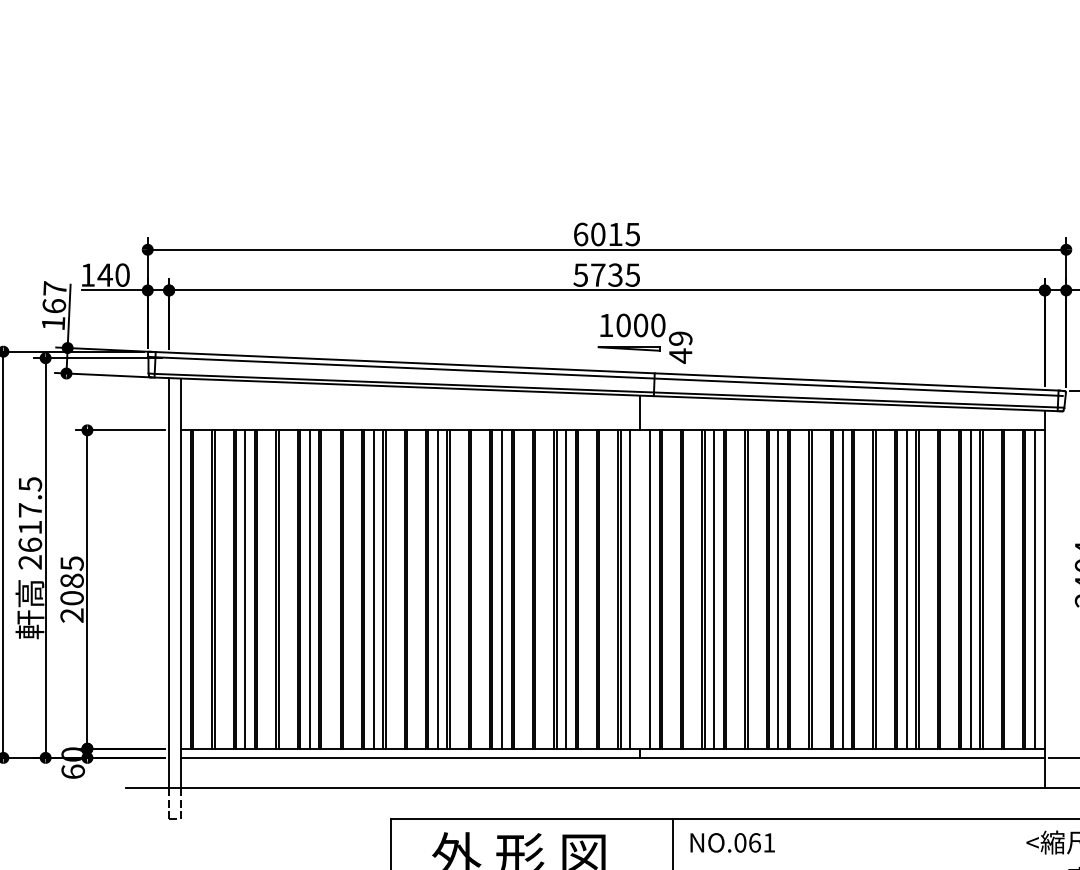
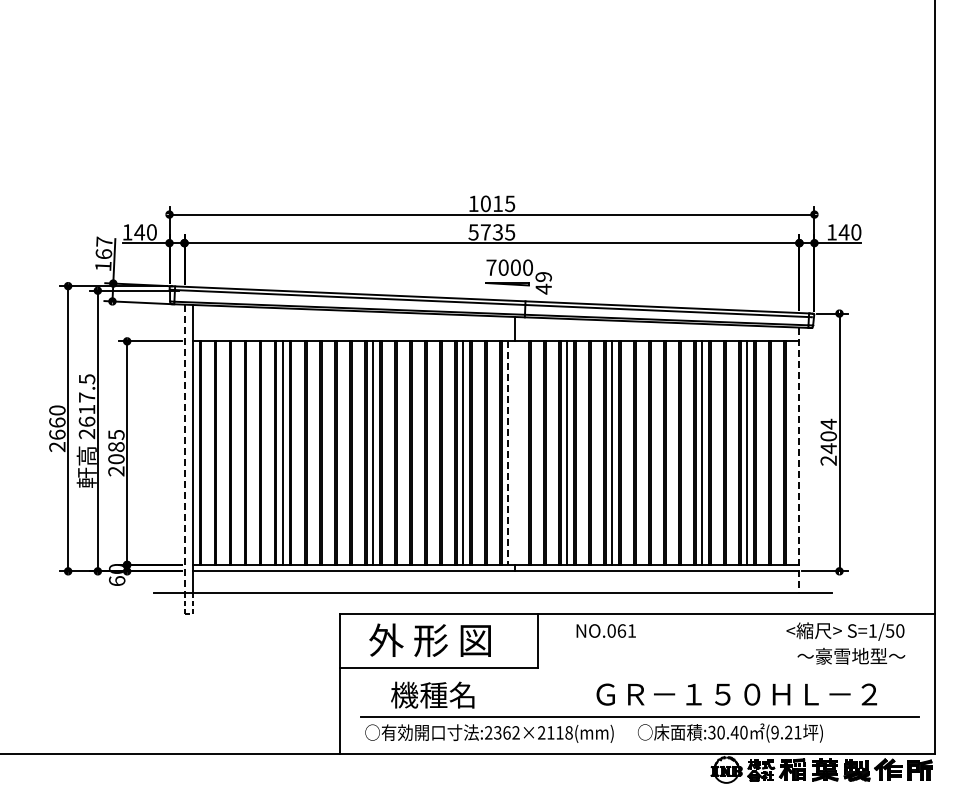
text: (580, 234) -> (473, 203), 6015 -> 1015
text: (606, 325) -> (491, 267), 1000 -> 7000
line: (169, 584) -> (184, 449), solid -> dashed
line: (245, 588) -> (238, 452), removed
line: (374, 588) -> (328, 452), removed
line: (502, 588) -> (418, 452), removed
line: (650, 588) -> (522, 452), removed
line: (842, 588) -> (657, 452), removed
line: (1034, 588) -> (792, 452), removed
line: (630, 590) -> (508, 453), solid -> dashed
line: (1044, 600) -> (799, 460), solid -> dashed
text: (731, 842) -> (605, 630), moved

